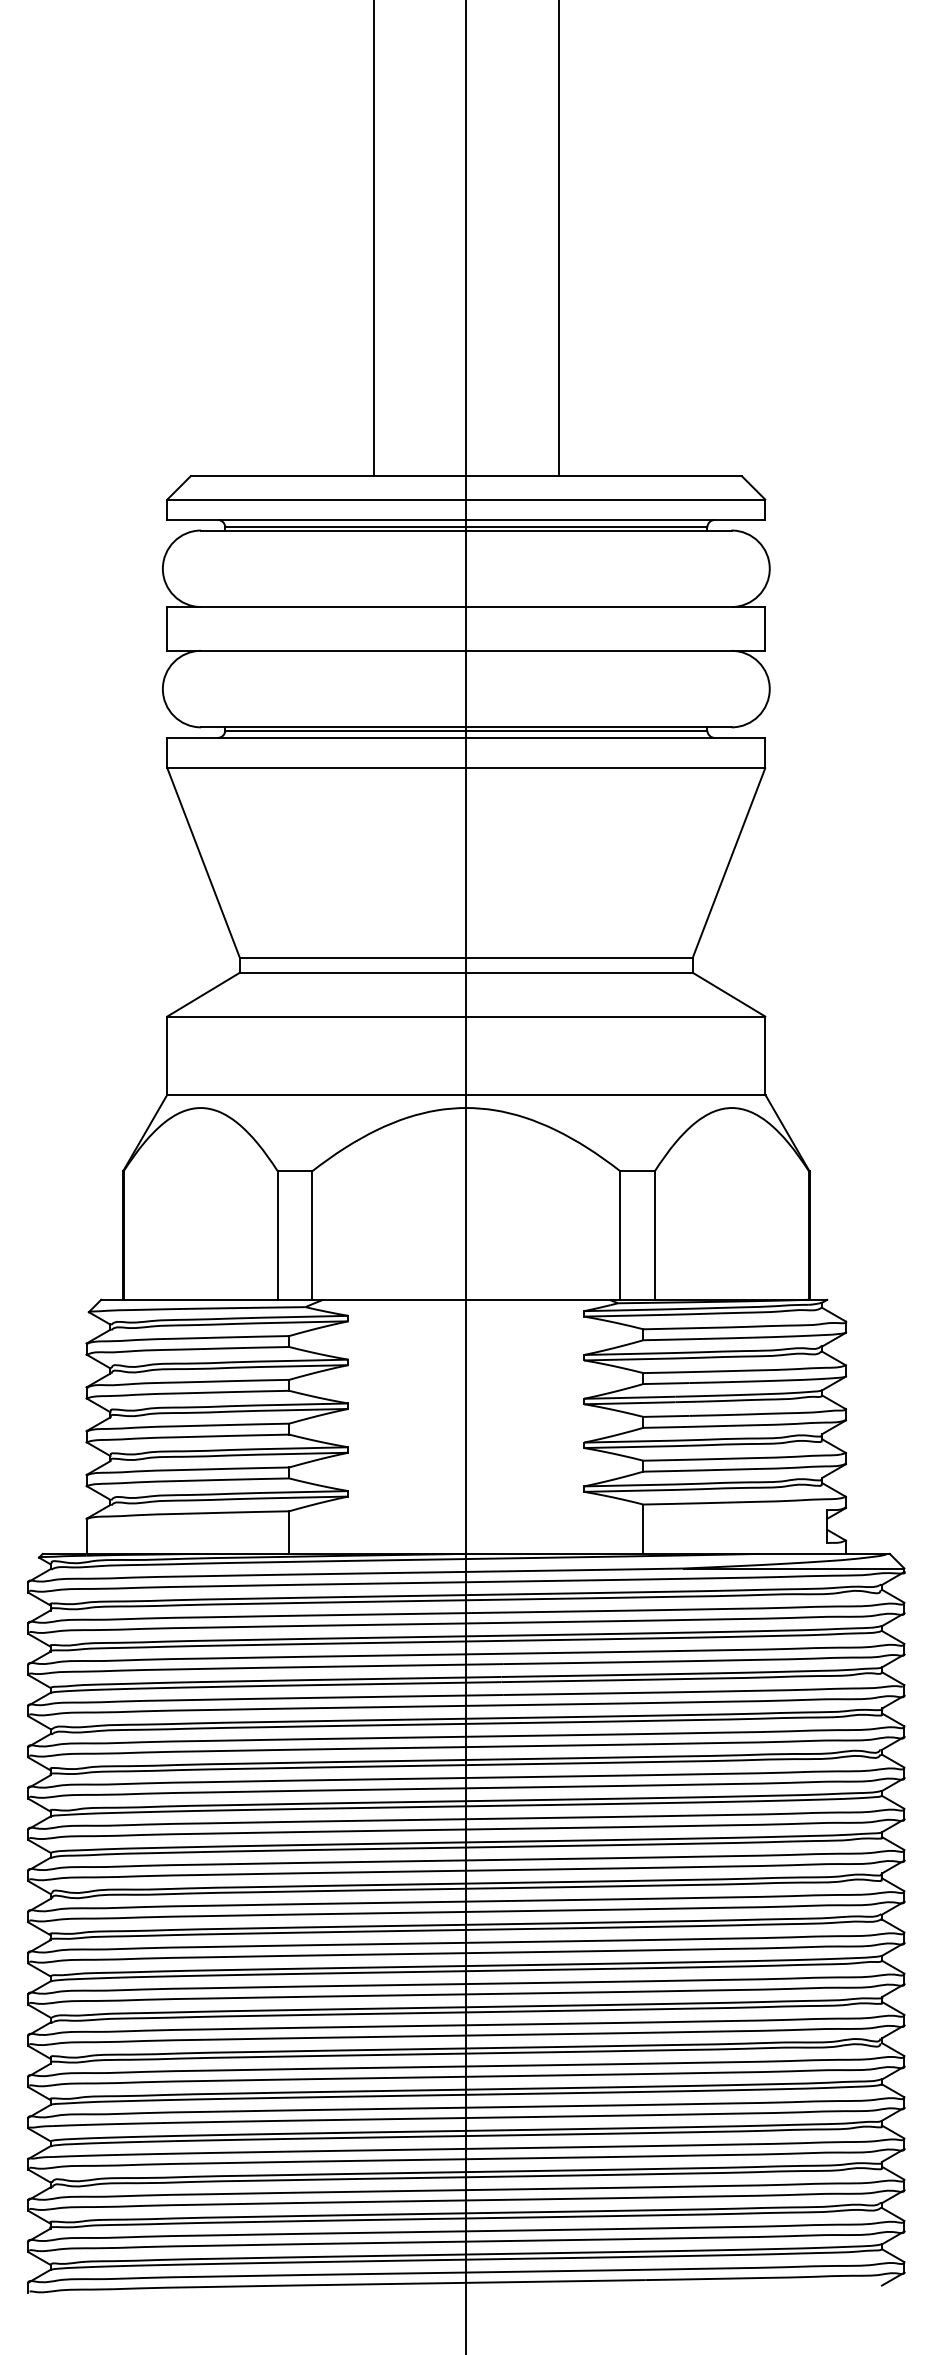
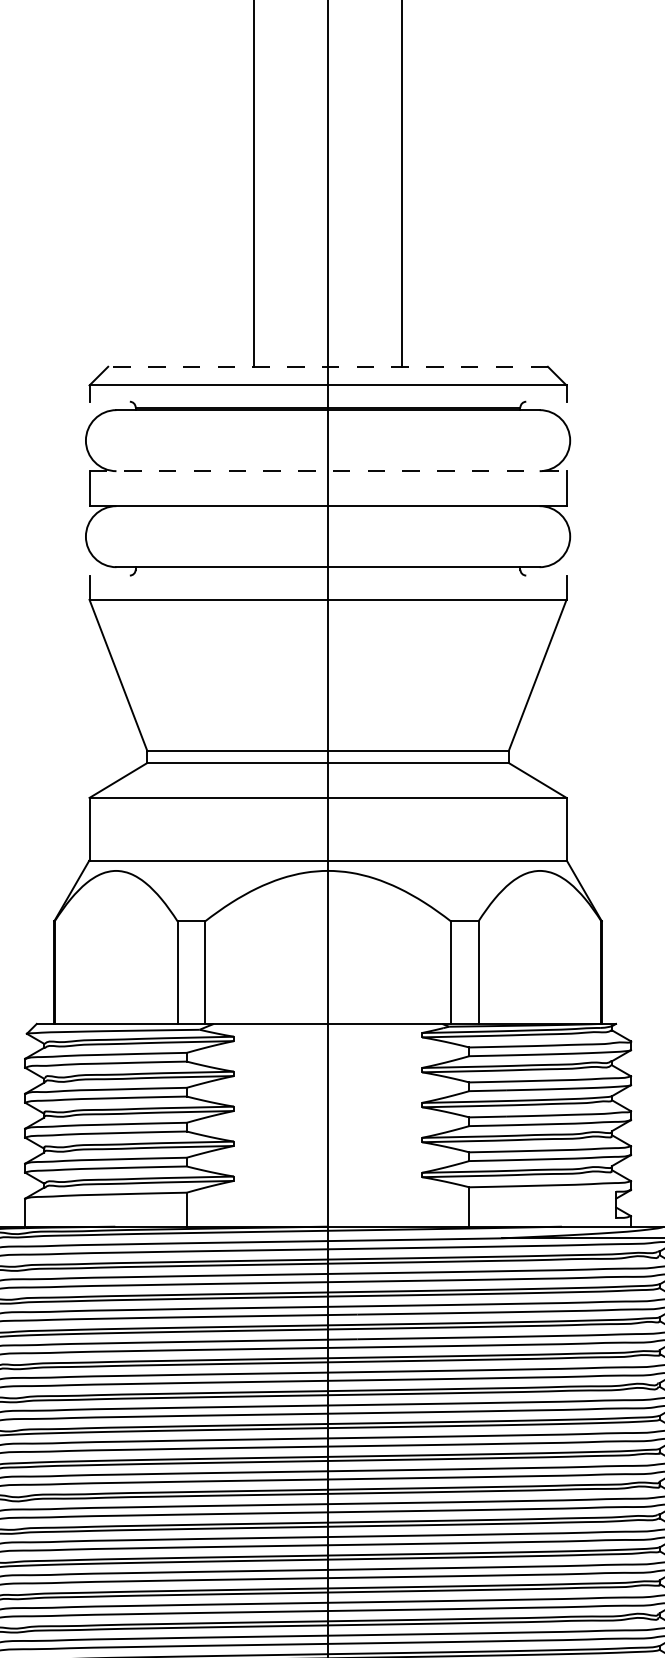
line: (466, 476) -> (328, 367), solid -> dashed
line: (466, 520) -> (328, 402), removed
line: (466, 607) -> (328, 471), solid -> dashed
line: (466, 730) -> (328, 569), removed
line: (466, 737) -> (328, 575), removed

